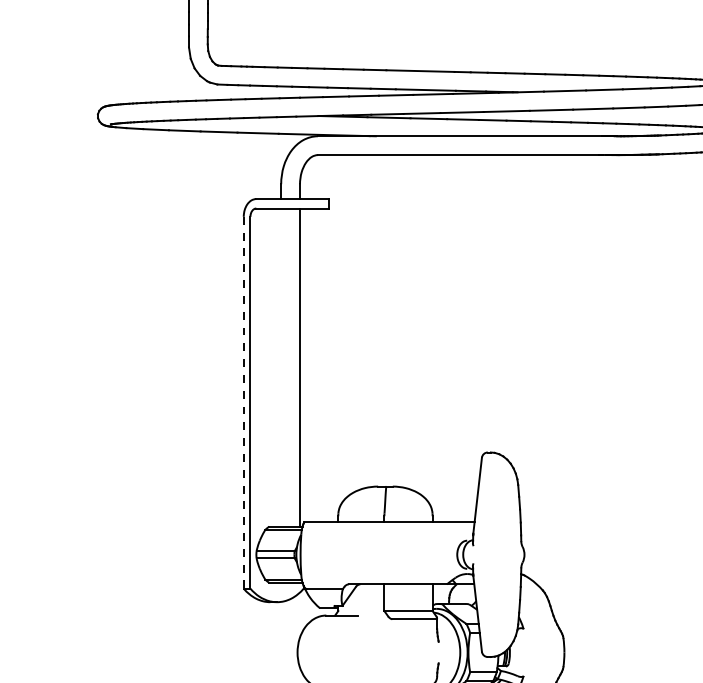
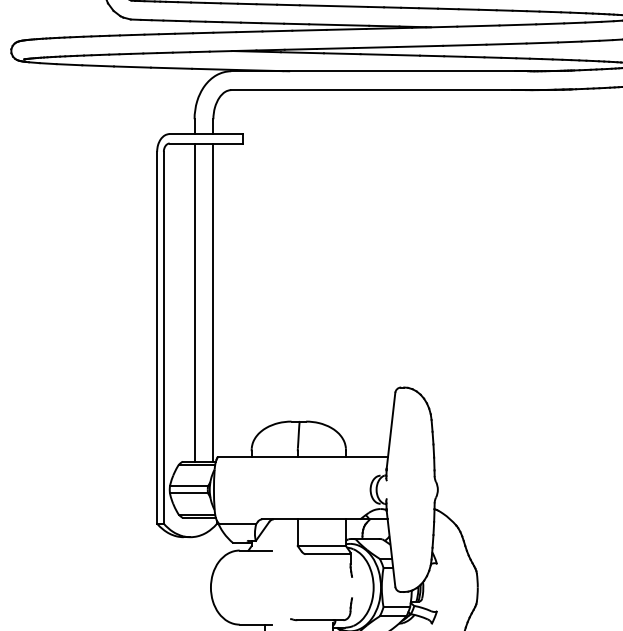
line: (281, 367) -> (194, 302), added
line: (243, 402) -> (156, 337), dashed -> solid

